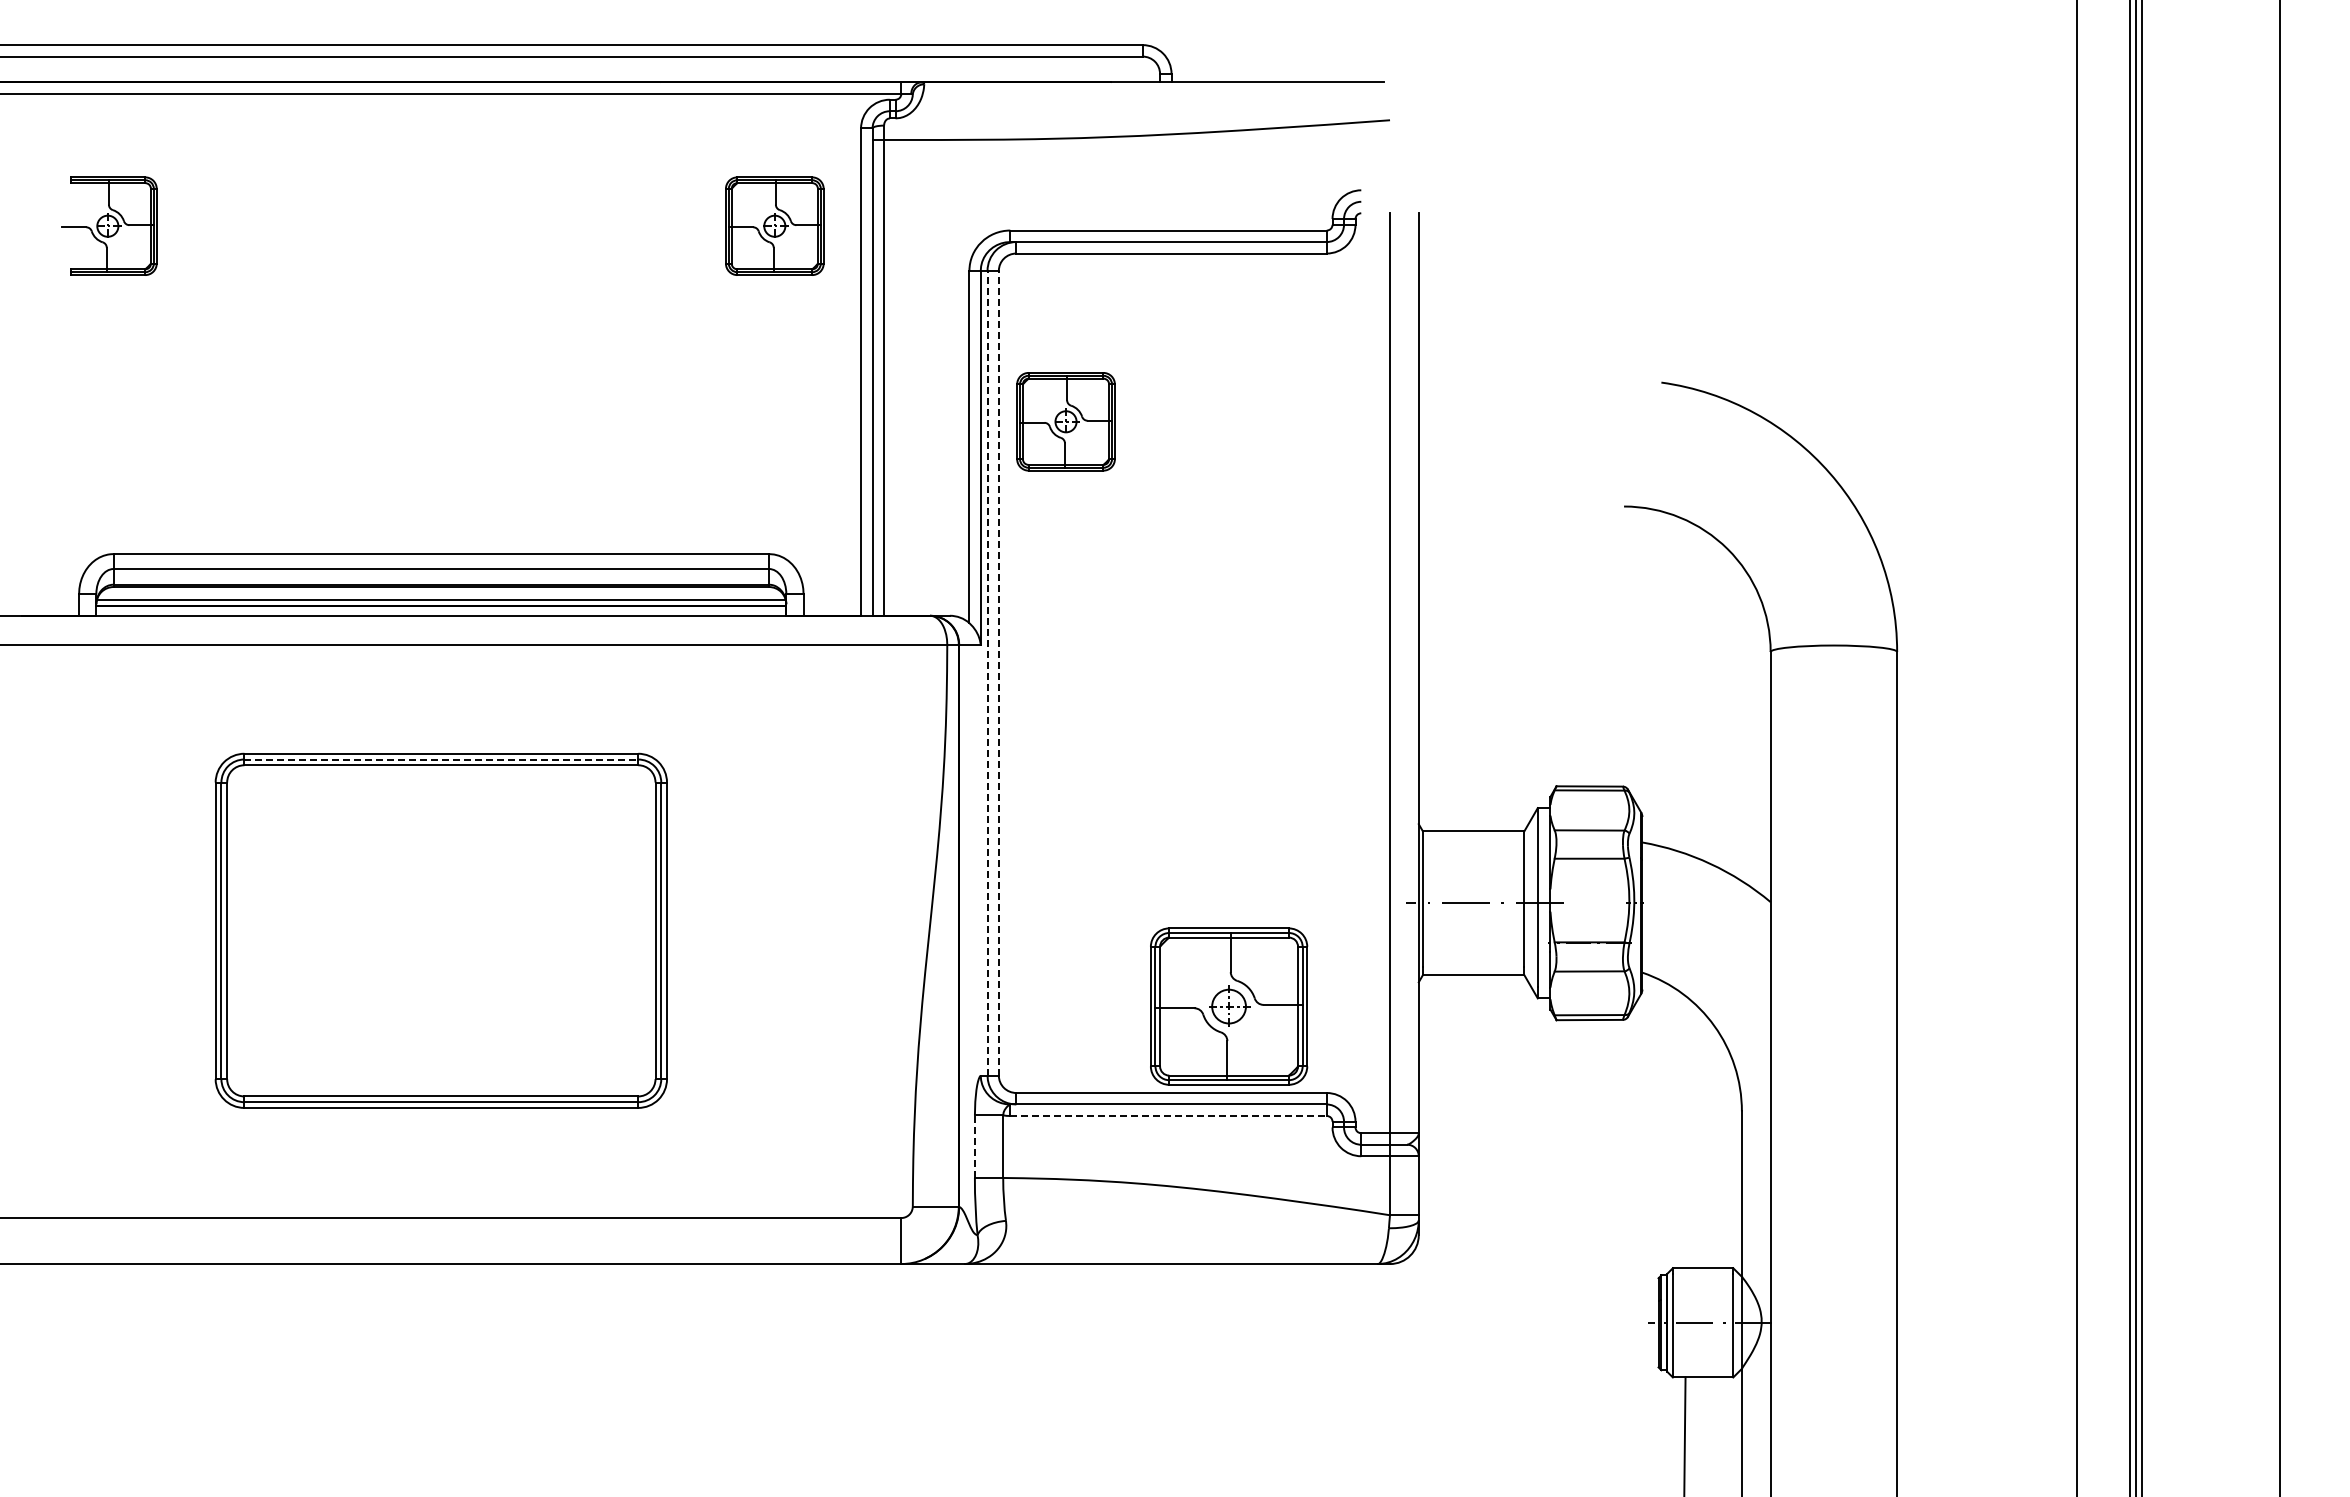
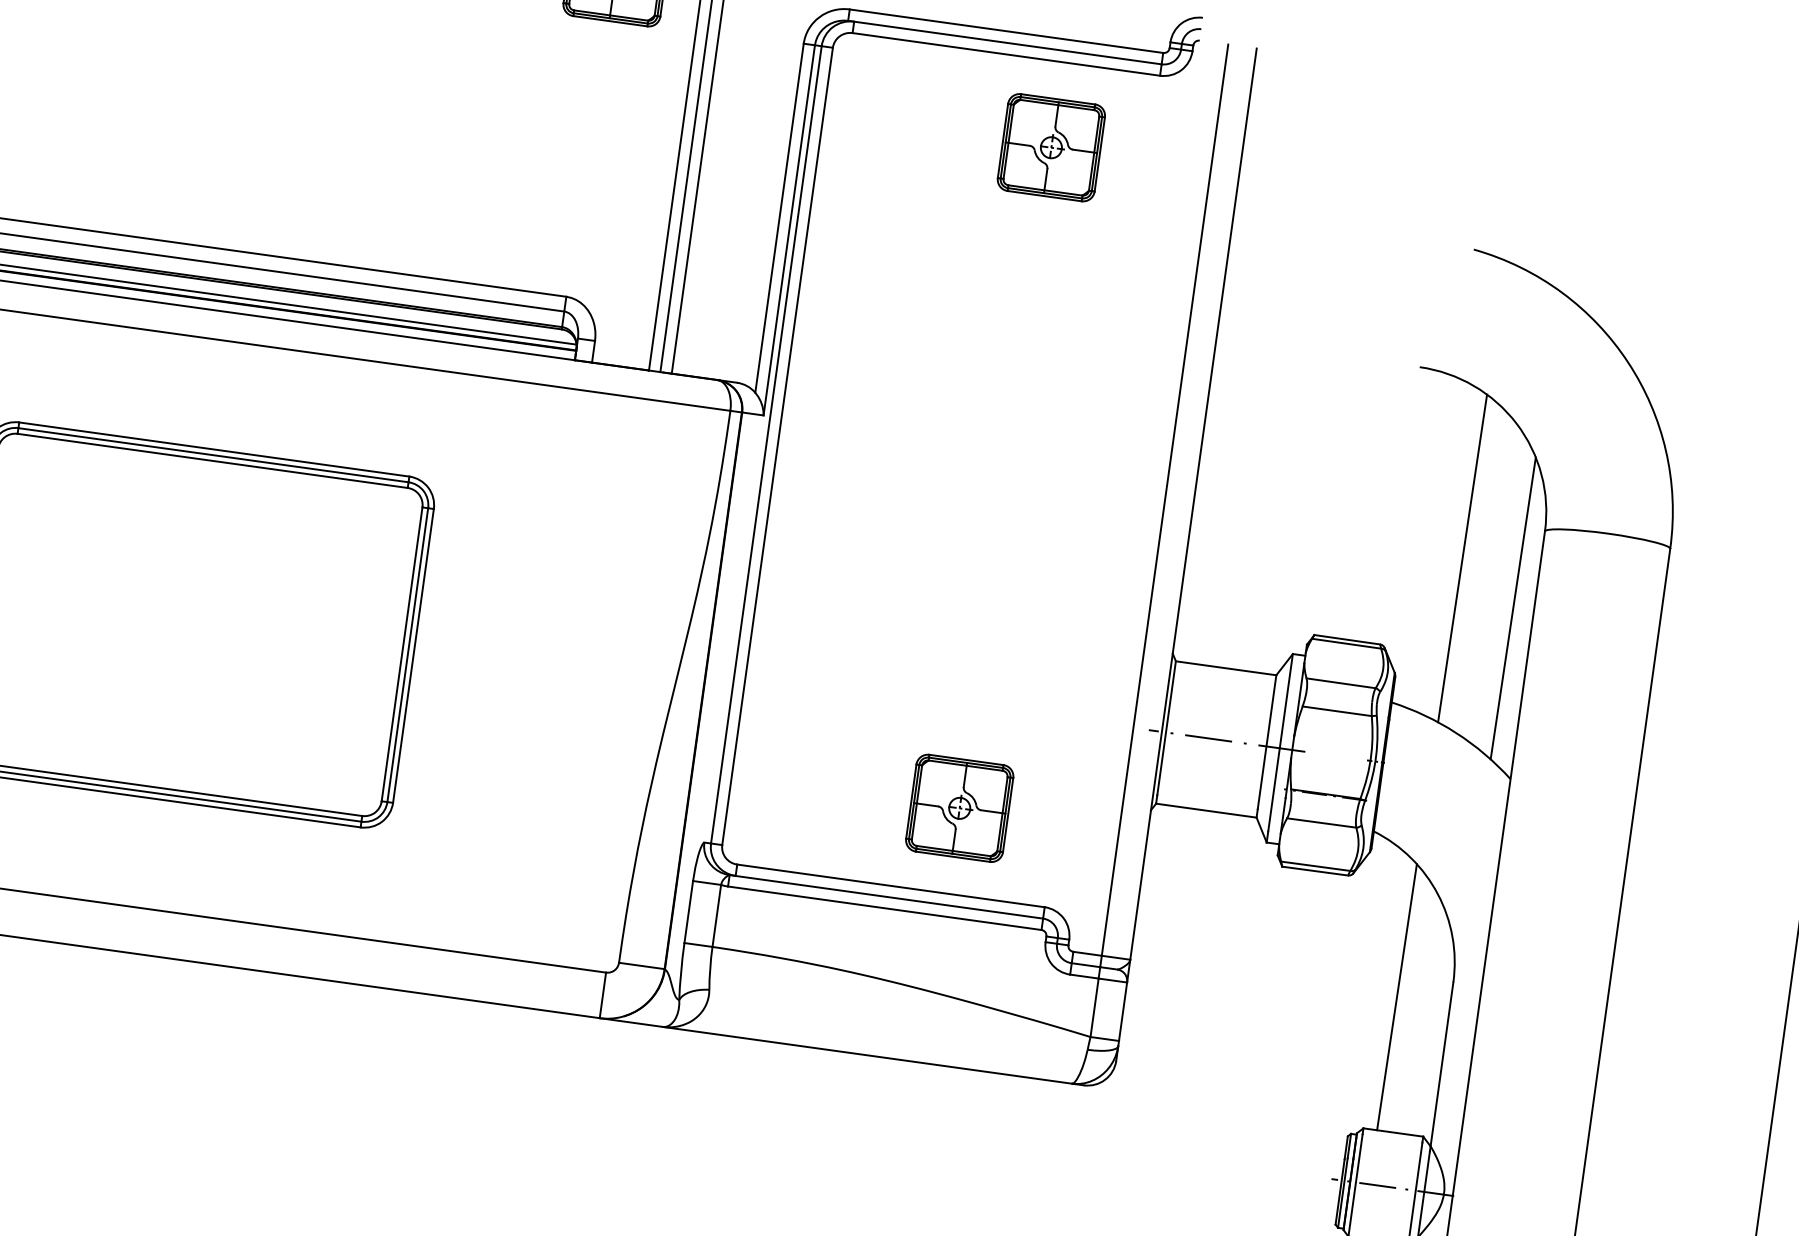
part: (1065, 421) -> (1050, 147), moved
line: (987, 672) -> (766, 444), dashed -> solid
line: (998, 672) -> (777, 445), dashed -> solid
line: (1692, 689) -> (1462, 557), added
line: (1749, 732) -> (1512, 608), added
line: (441, 759) -> (213, 455), dashed -> solid
part: (1228, 1006) -> (959, 808), size x0.62
line: (1169, 1115) -> (885, 907), dashed -> solid
line: (1687, 1133) -> (1396, 996), added
line: (974, 1146) -> (688, 911), dashed -> solid

